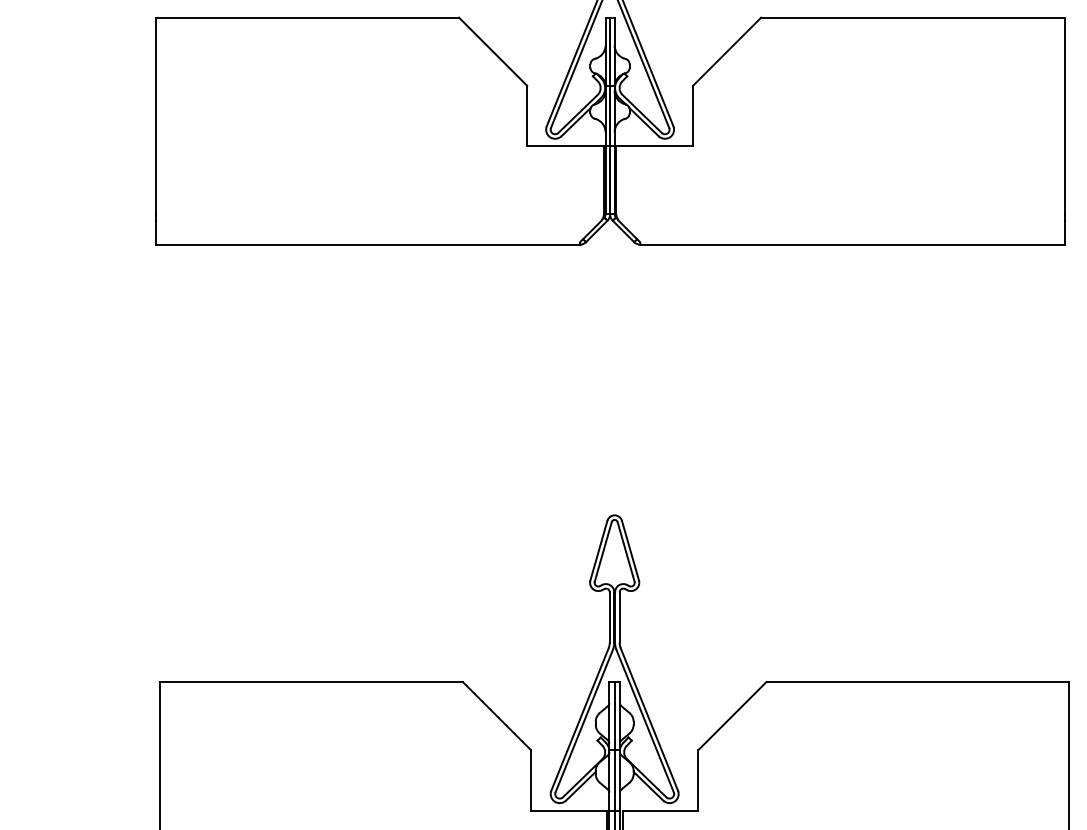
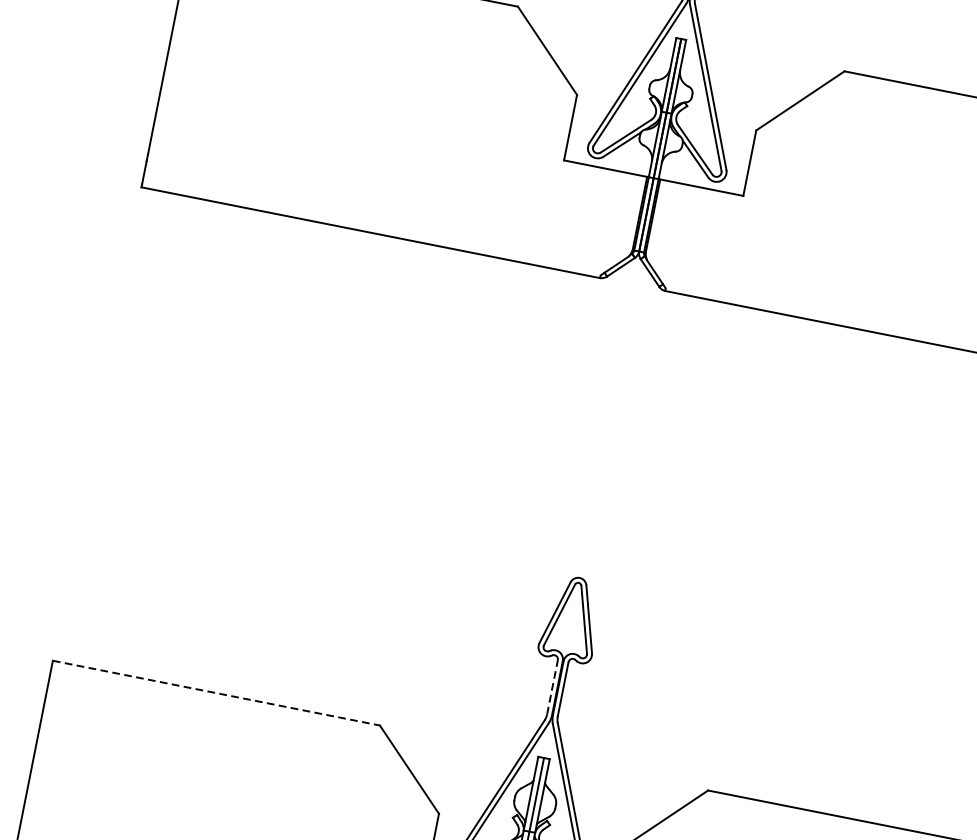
line: (609, 617) -> (552, 687), solid -> dashed
line: (312, 681) -> (217, 692), solid -> dashed

